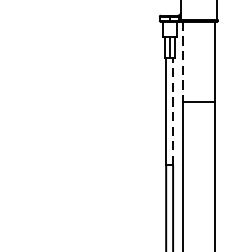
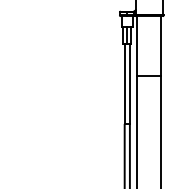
line: (183, 62) -> (137, 46), dashed -> solid
line: (172, 111) -> (129, 83), dashed -> solid

